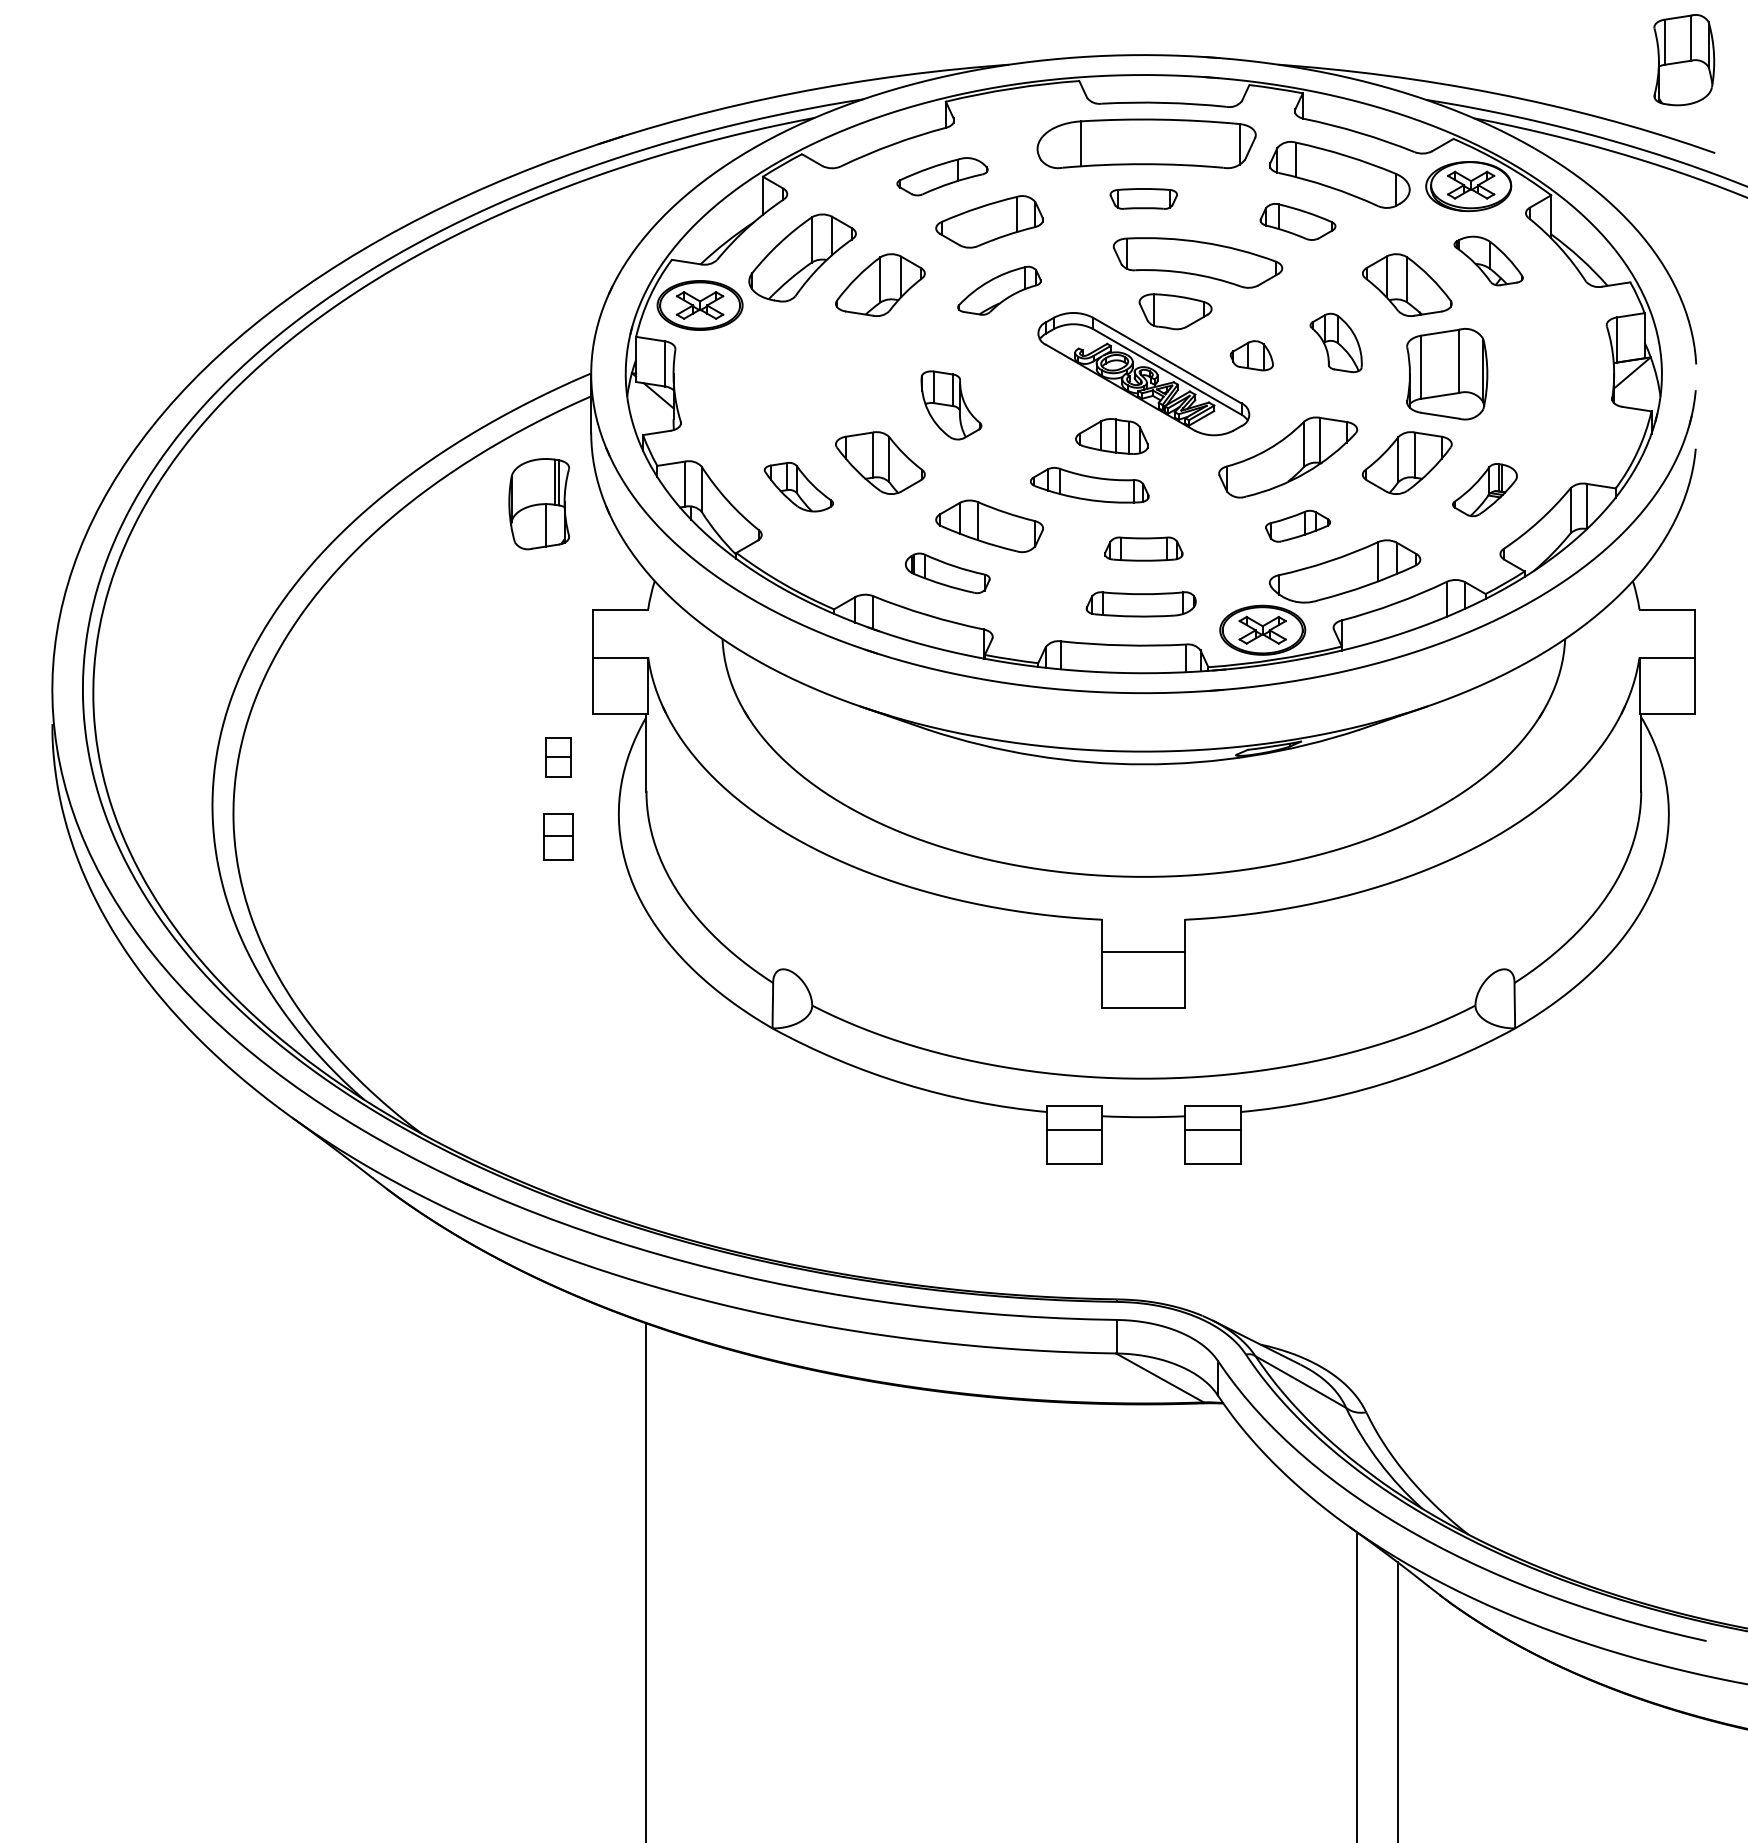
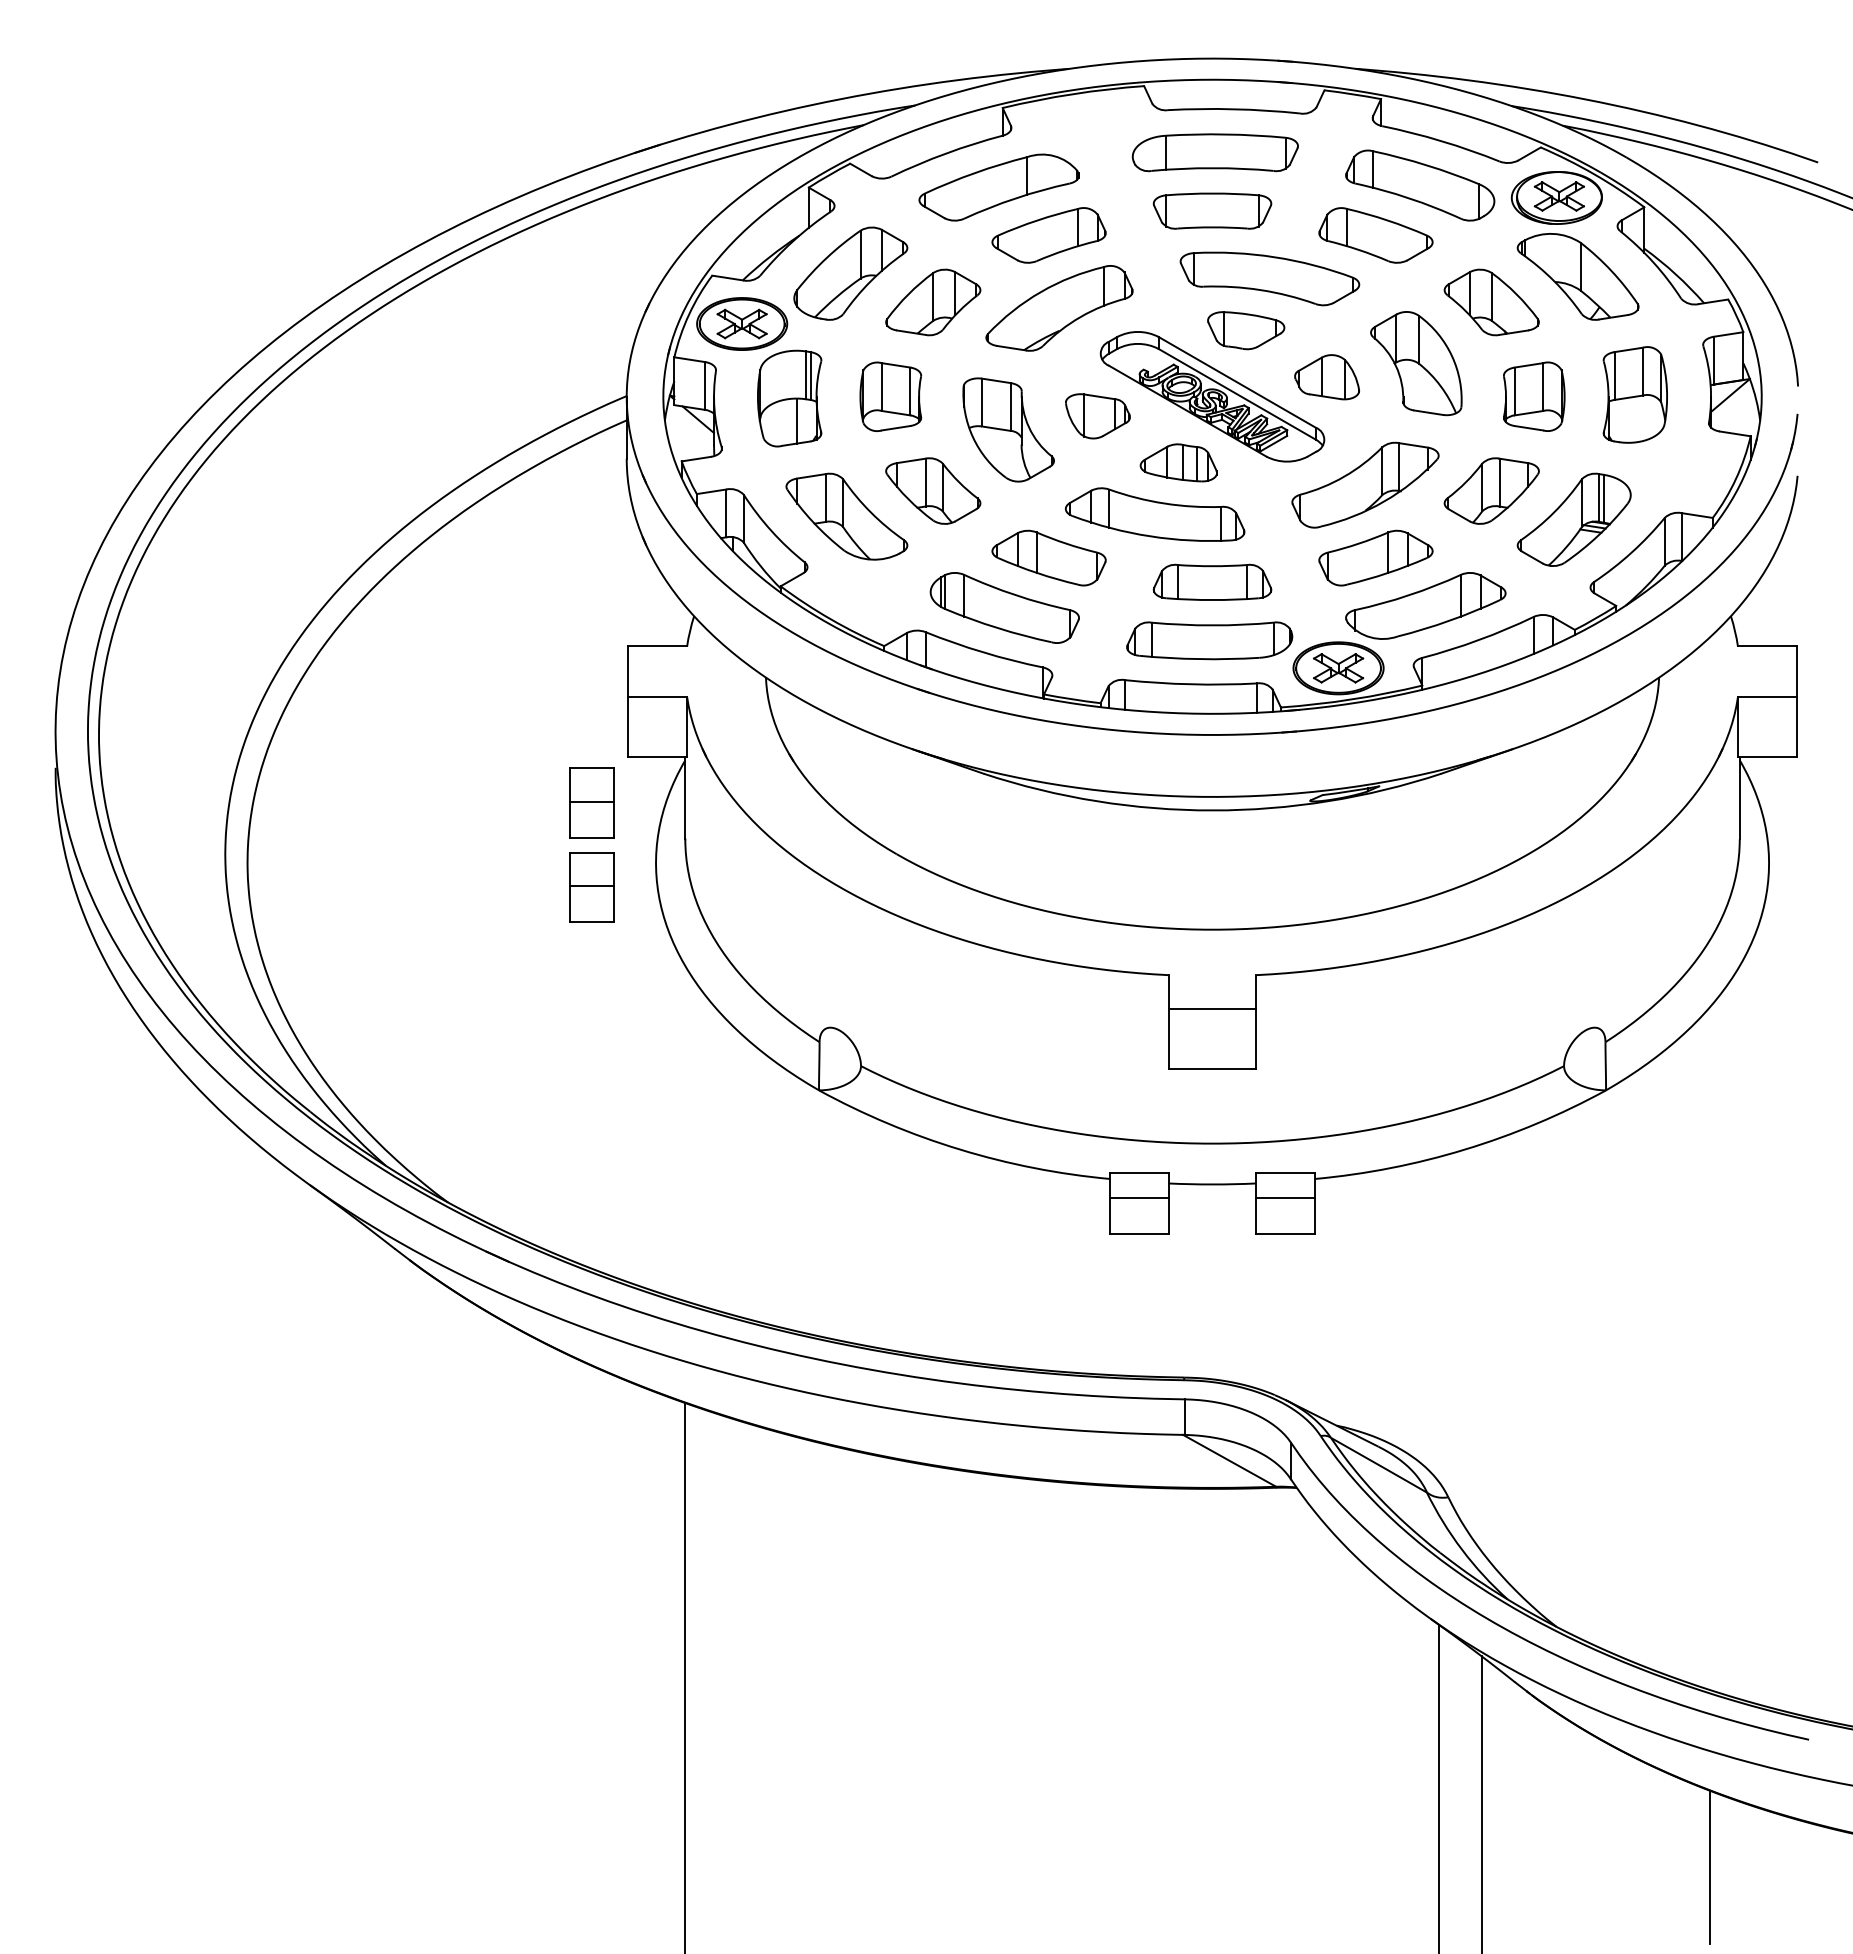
part: (1683, 59) -> (1634, 394), moved
part: (1145, 143) -> (1214, 152), size x0.71
part: (941, 176) -> (998, 187), size x1.67
part: (1143, 198) -> (1212, 210), size x1.67
part: (1297, 221) -> (1375, 235), size x1.43
part: (1488, 260) -> (1577, 276), size x1.67
part: (999, 290) -> (1059, 308), size x1.67
part: (1336, 342) -> (1416, 363), size x1.67
part: (1251, 355) -> (1326, 377), size x1.43
part: (840, 373) -> (890, 396), added
part: (1447, 373) -> (1534, 396), size x0.71
part: (1035, 392) -> (1097, 416), added
part: (951, 404) -> (1008, 429), size x1.43
part: (1090, 485) -> (1155, 514), size x1.43
part: (798, 487) -> (846, 516), size x1.67
part: (1484, 489) -> (1573, 519), size x1.67
part: (539, 504) -> (789, 398), moved
part: (1297, 525) -> (1375, 557), size x1.67
part: (1143, 548) -> (1212, 581), size x1.43
part: (947, 572) -> (1004, 607), size x1.67
part: (1140, 604) -> (1209, 640), size x1.43
part: (557, 756) -> (591, 802), size x1.67
part: (557, 837) -> (591, 887), size x1.43
line: (1612, 1761) -> (1709, 1867), added

